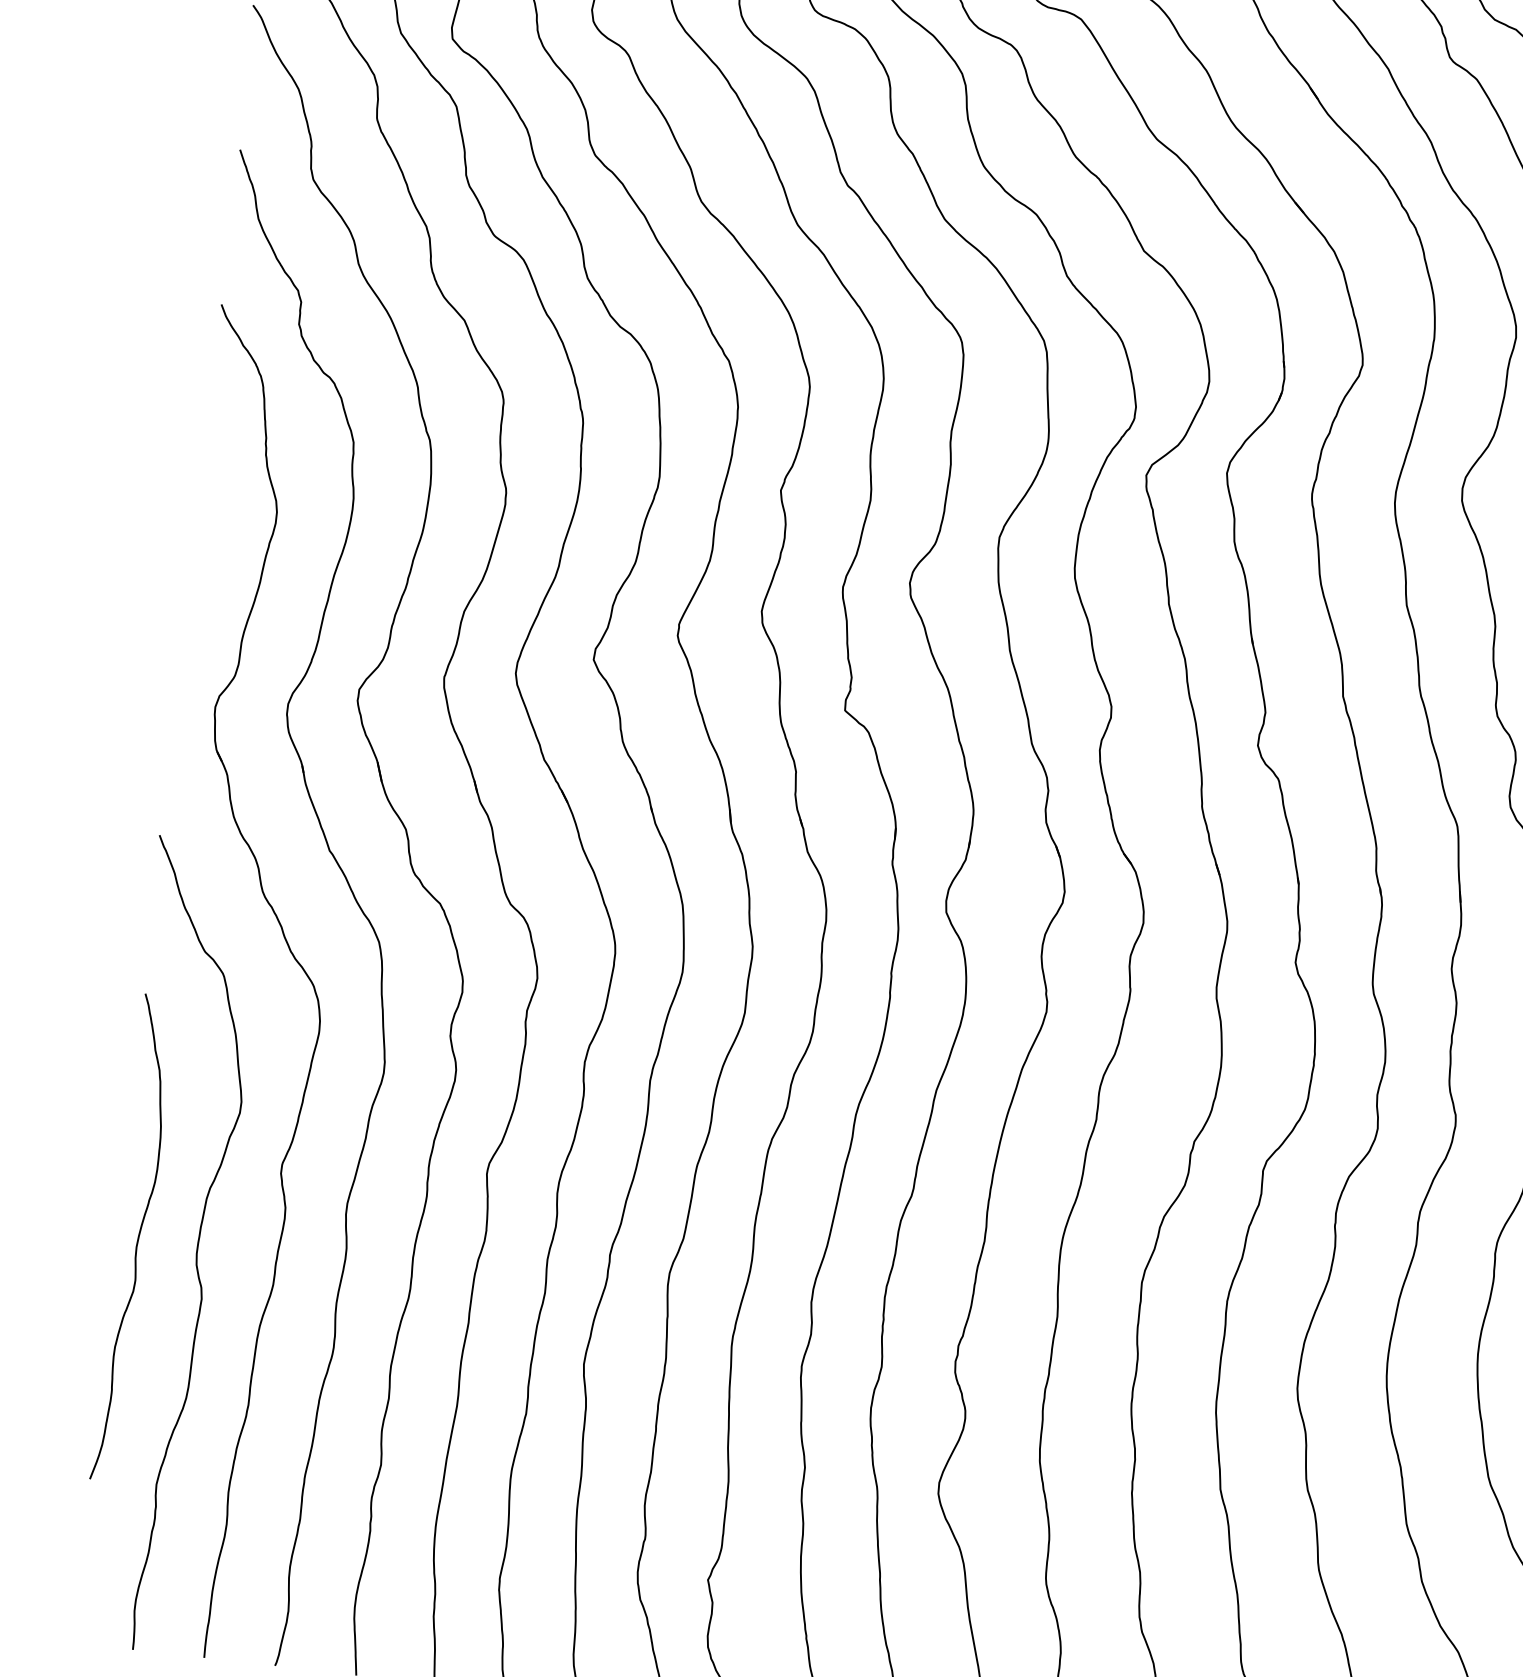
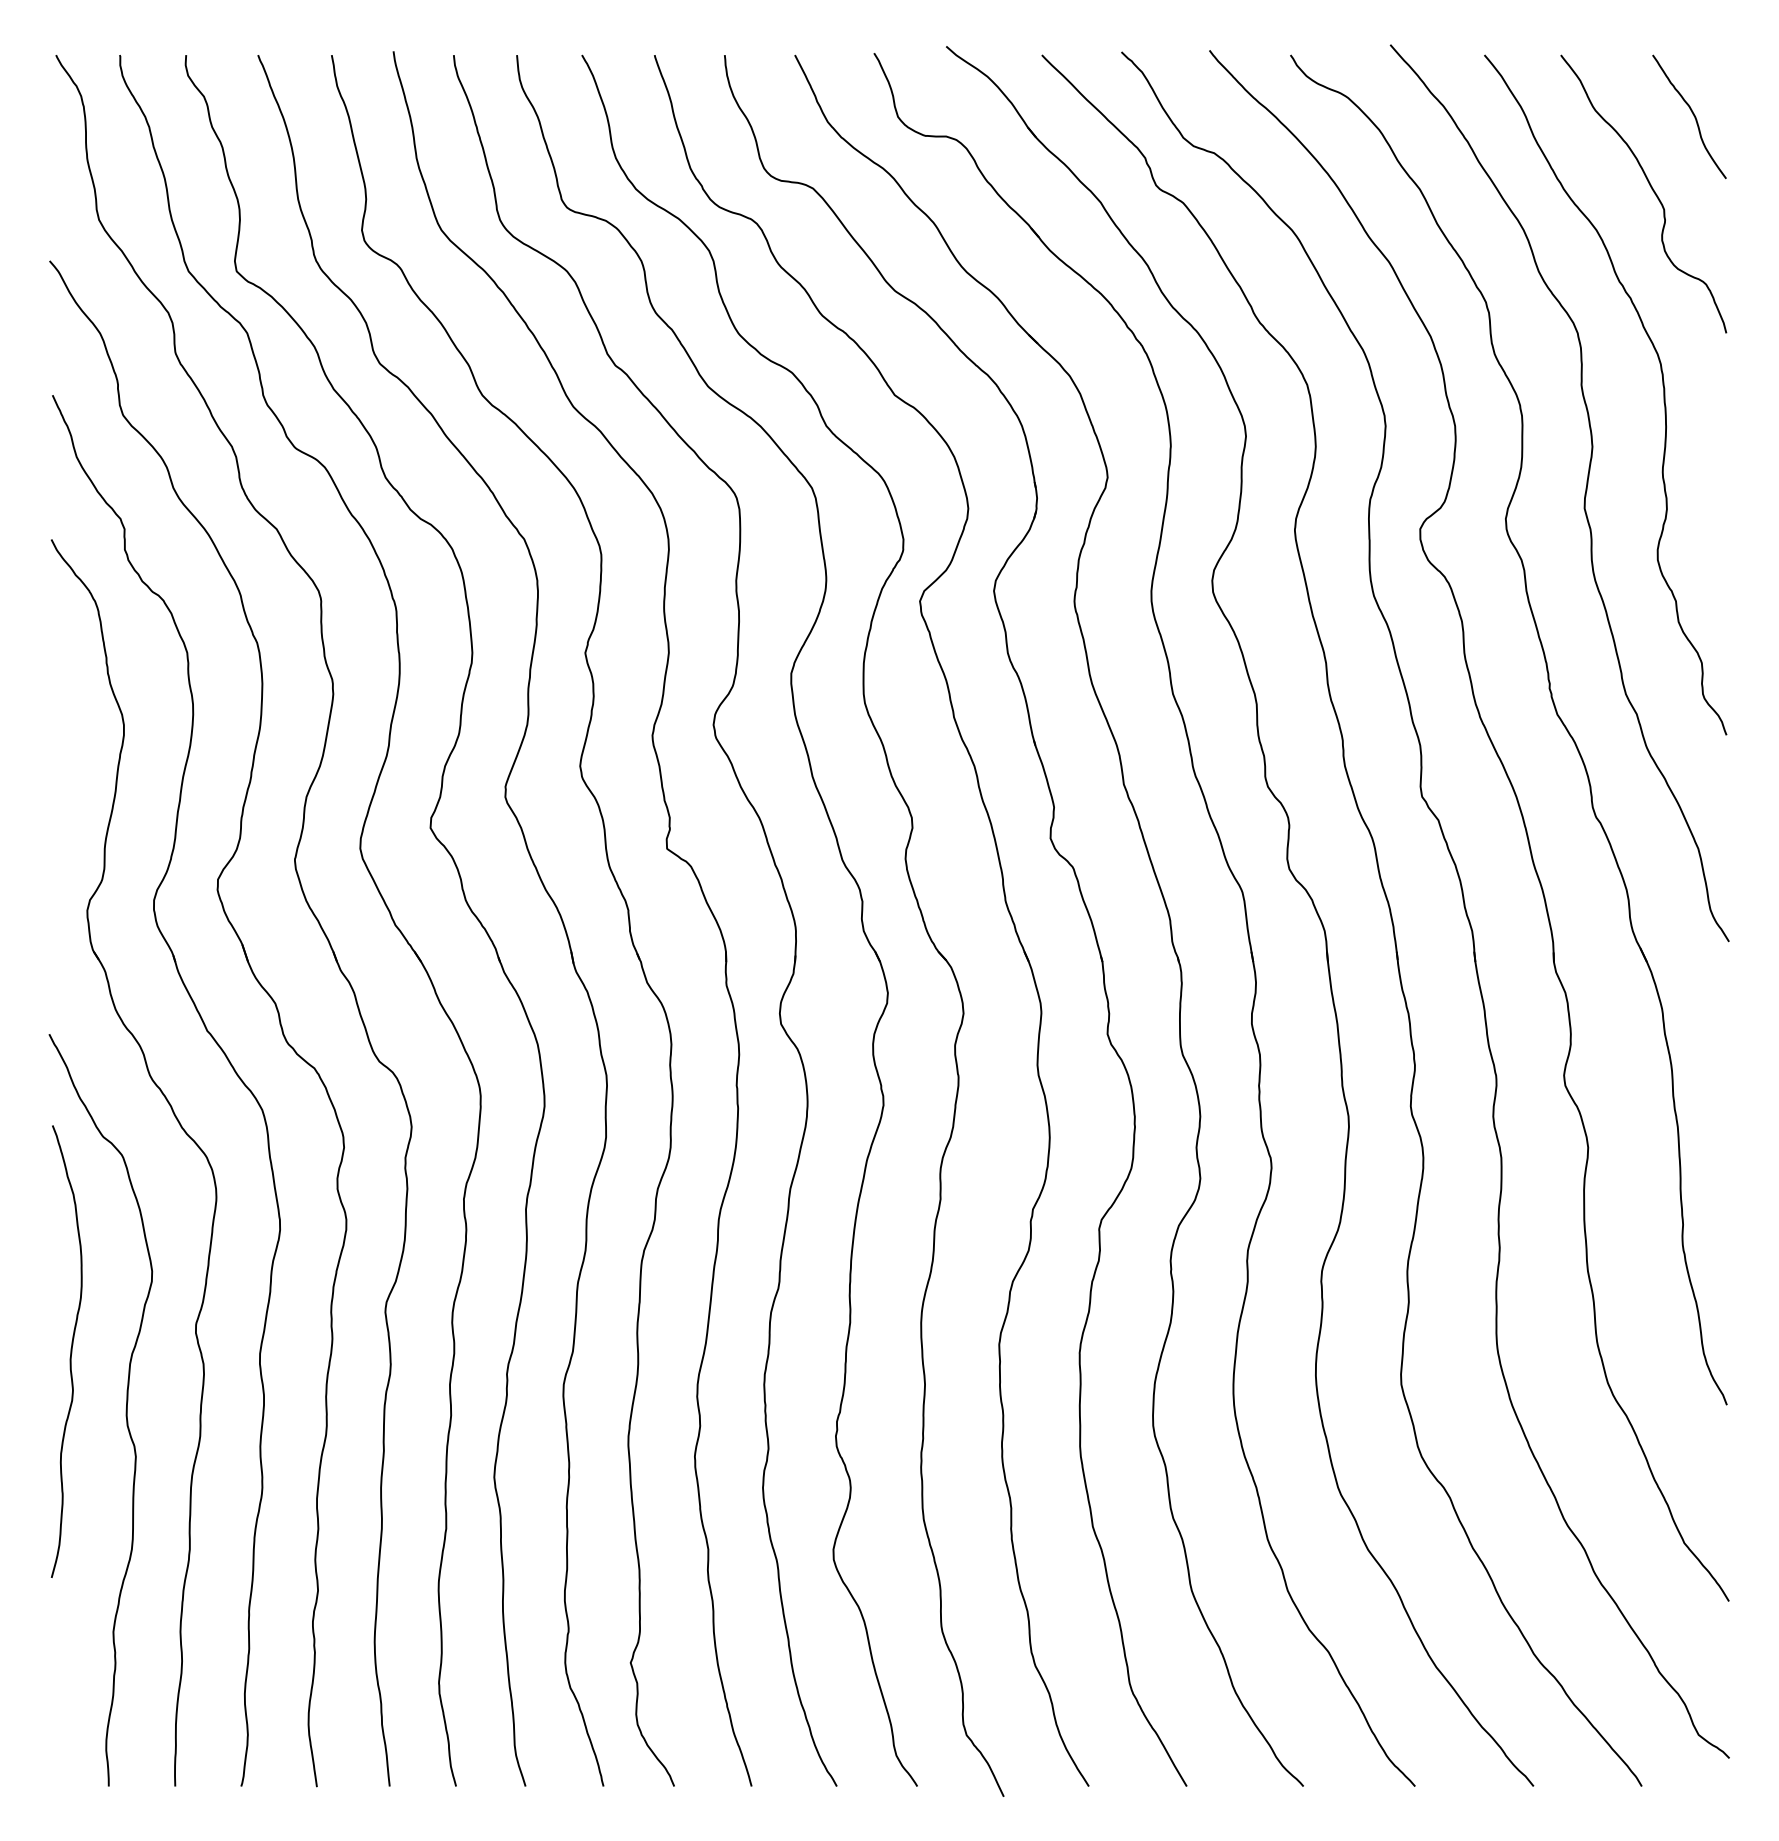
curve: (137, 1238) -> (70, 1351), moved

